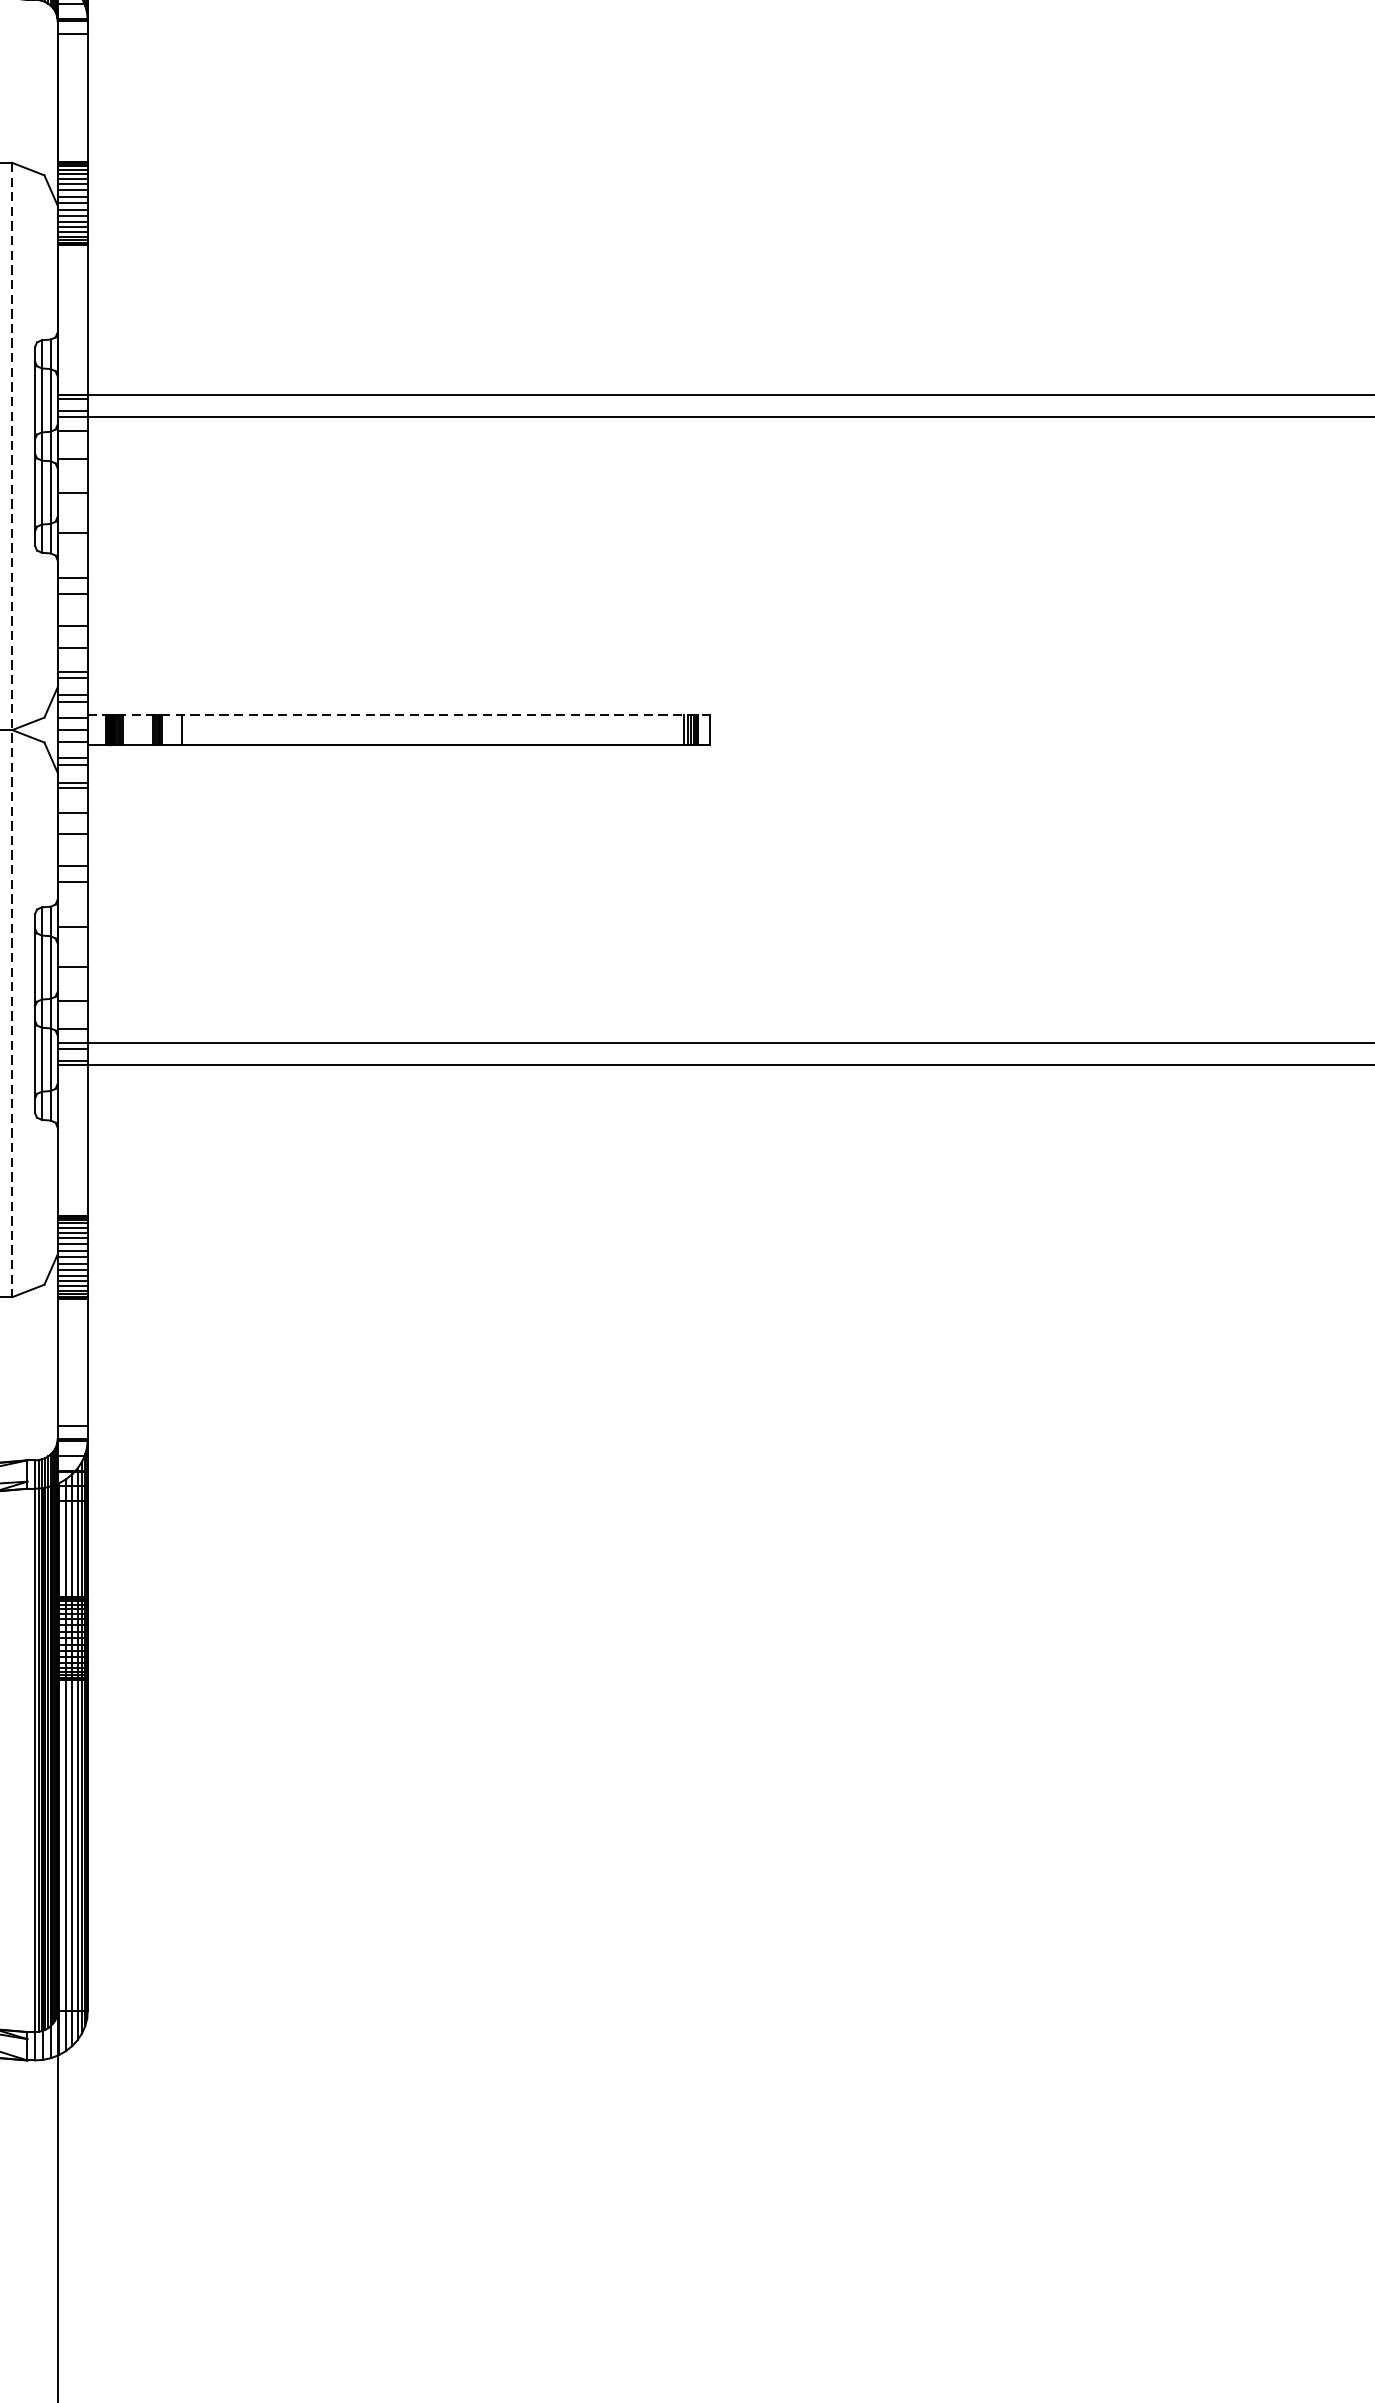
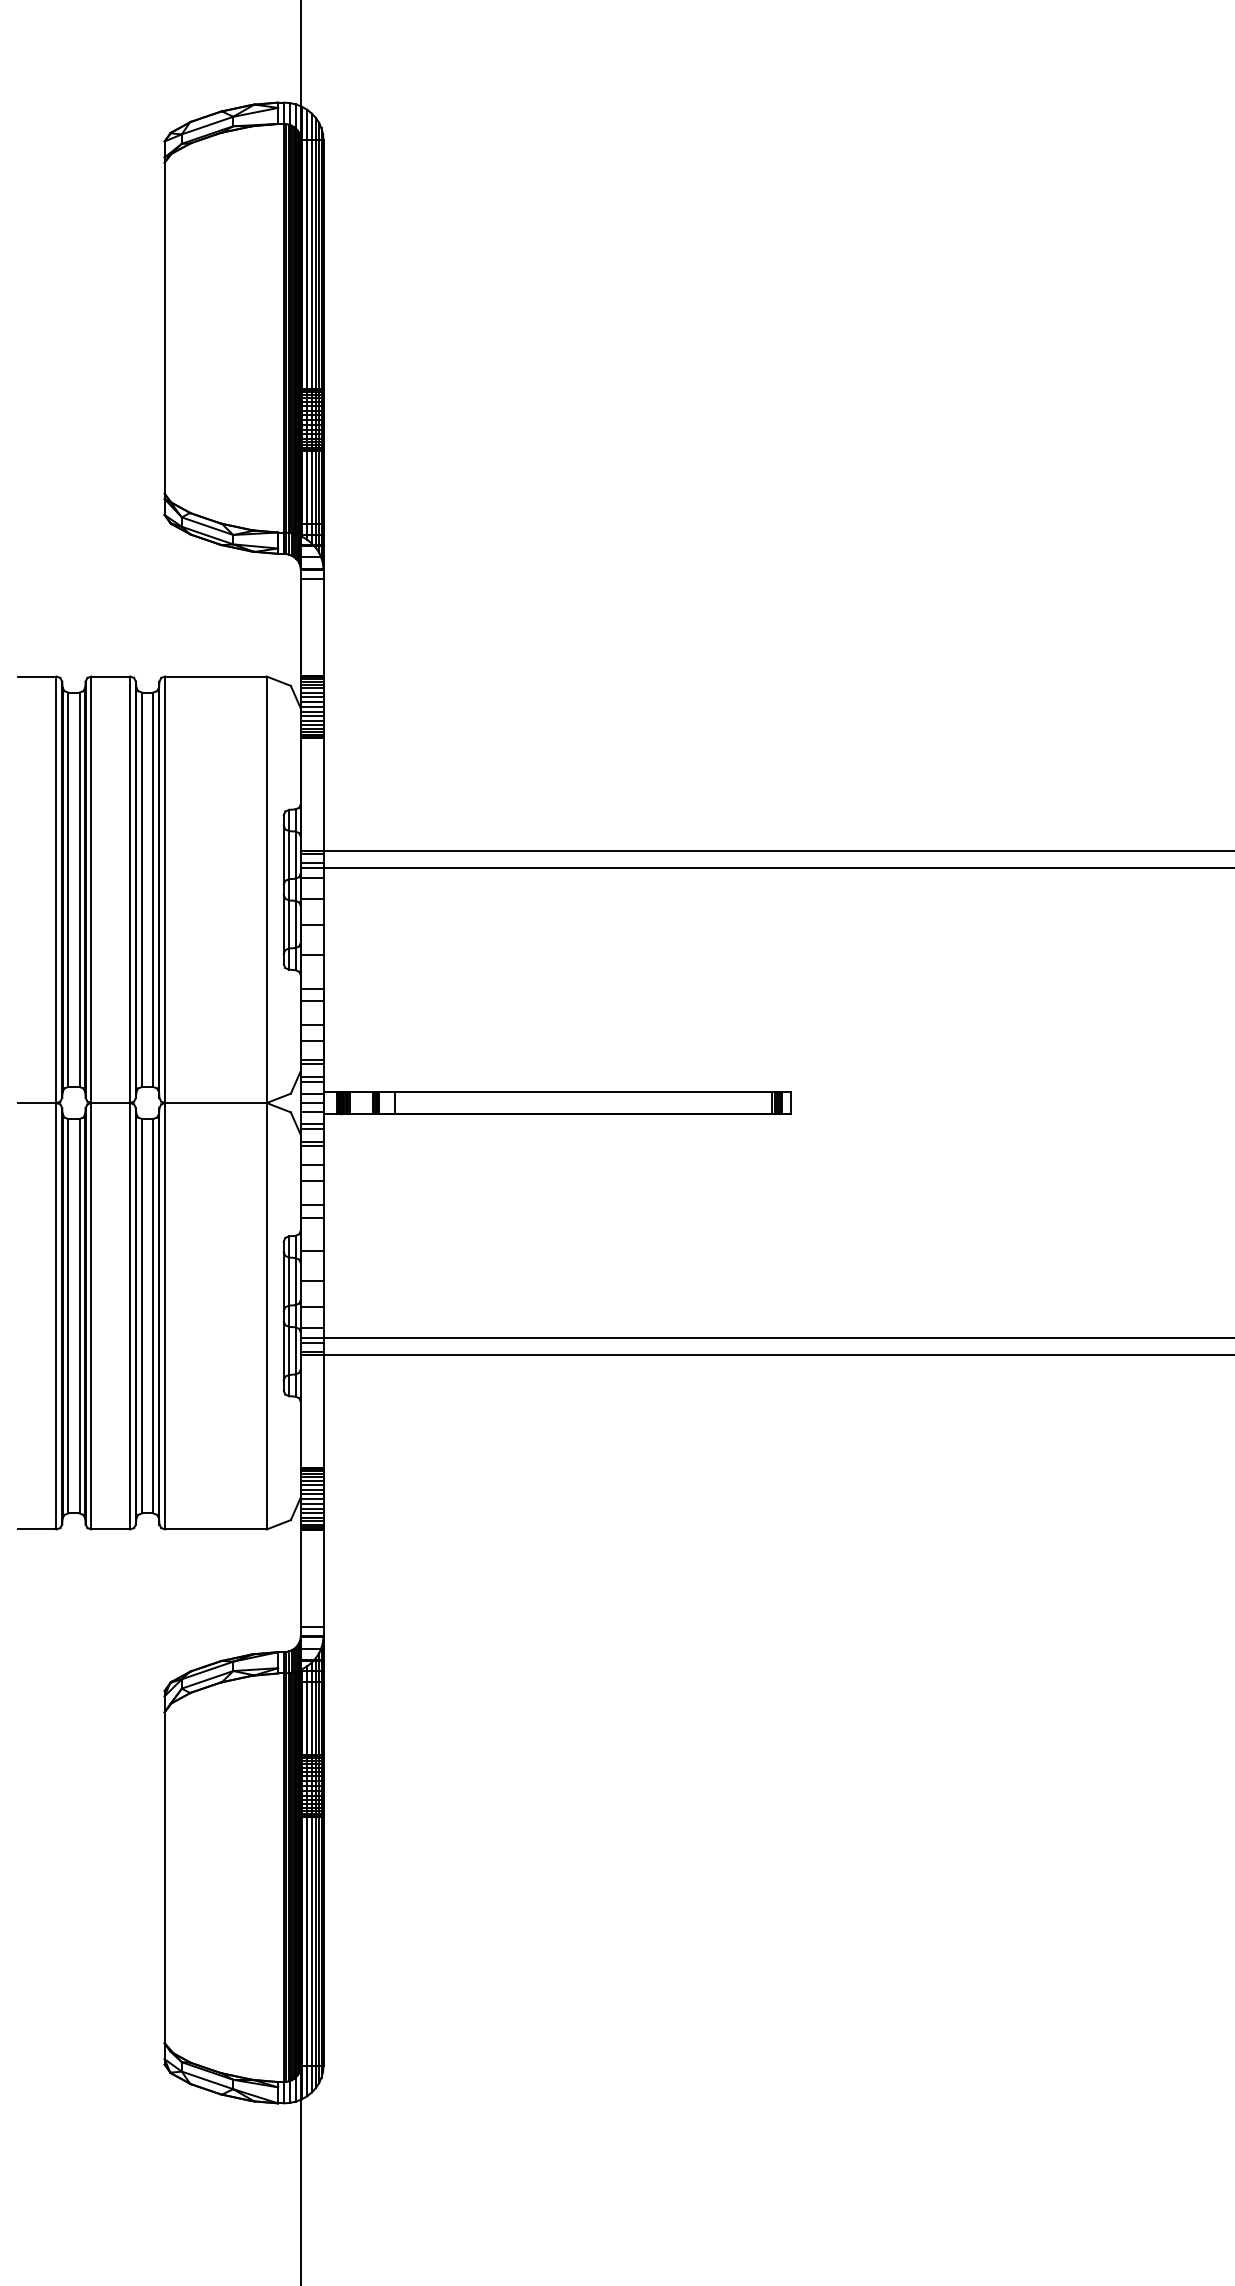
line: (398, 714) -> (557, 1091), dashed -> solid
line: (11, 730) -> (266, 1103), dashed -> solid

